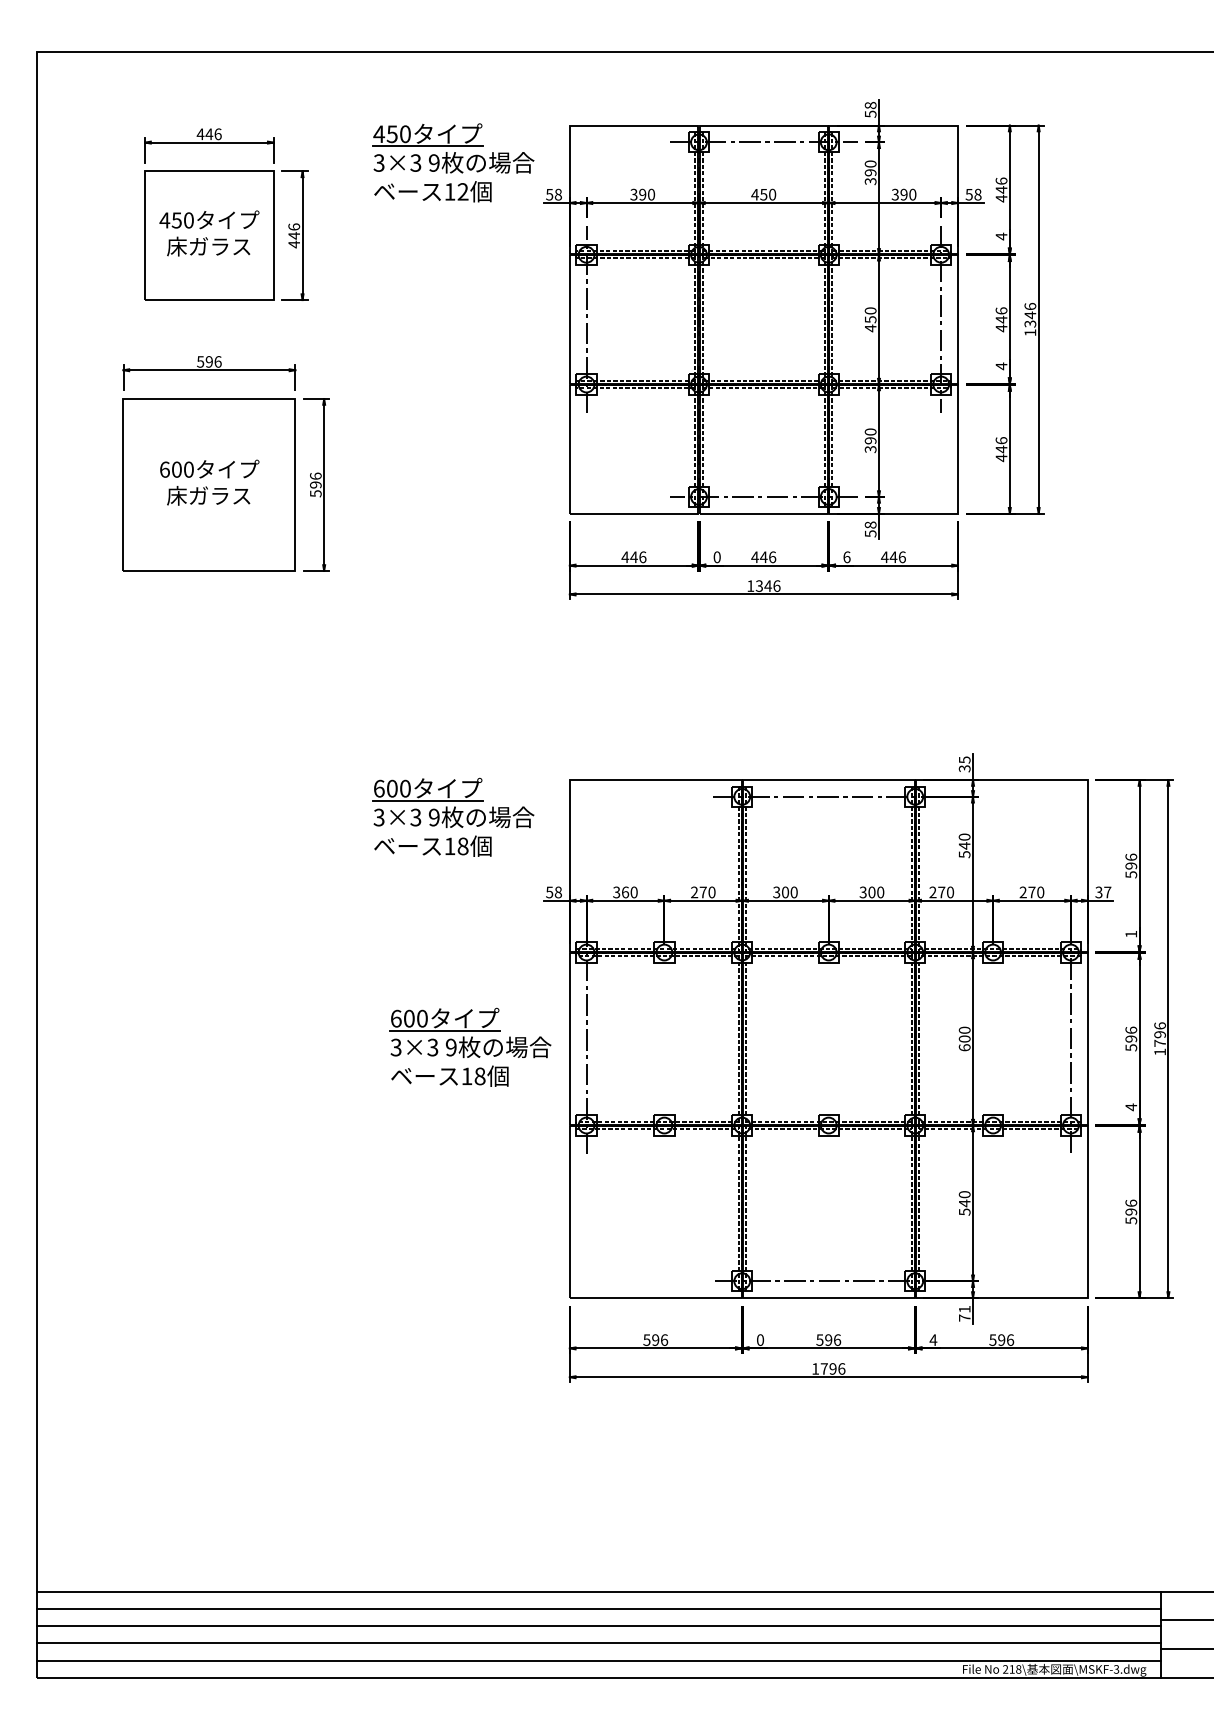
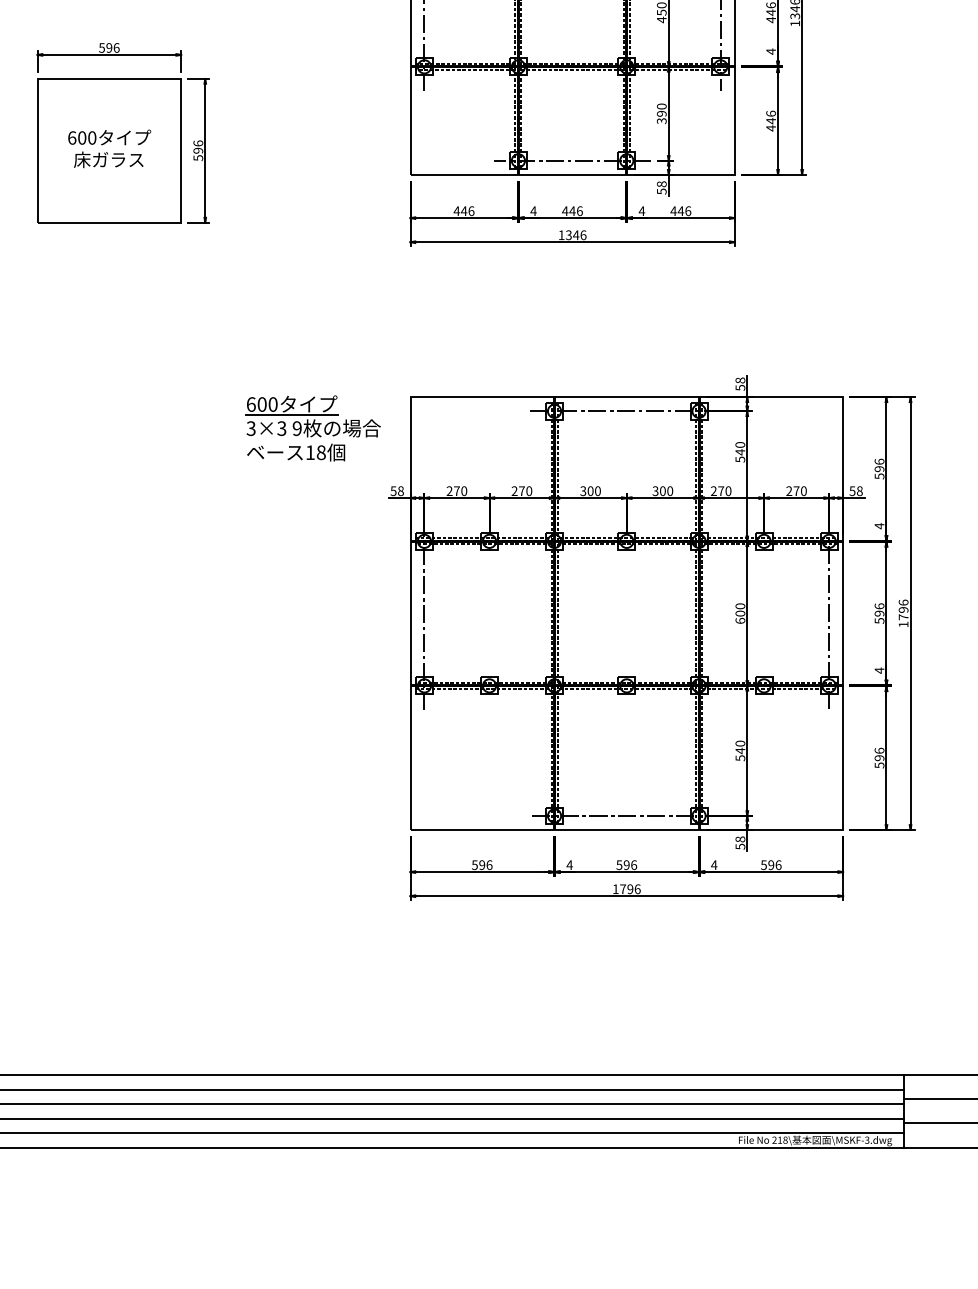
text: (717, 557) -> (533, 211), 0 -> 4
text: (846, 557) -> (641, 211), 6 -> 4
text: (964, 763) -> (740, 383), 35 -> 58
text: (621, 892) -> (453, 491), 360 -> 270
text: (1103, 892) -> (856, 491), 37 -> 58
text: (1130, 934) -> (878, 526), 1 -> 4
part: (470, 1046) -> (327, 619), removed
text: (964, 1313) -> (740, 842), 71 -> 58
text: (760, 1339) -> (569, 864), 0 -> 4

